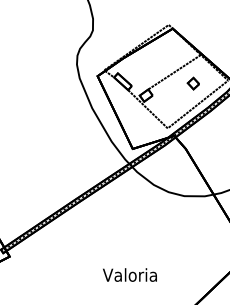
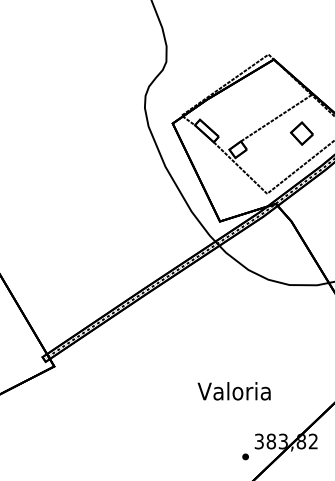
part: (193, 83) -> (301, 133), size x1.43
text: (129, 275) -> (233, 391), moved

